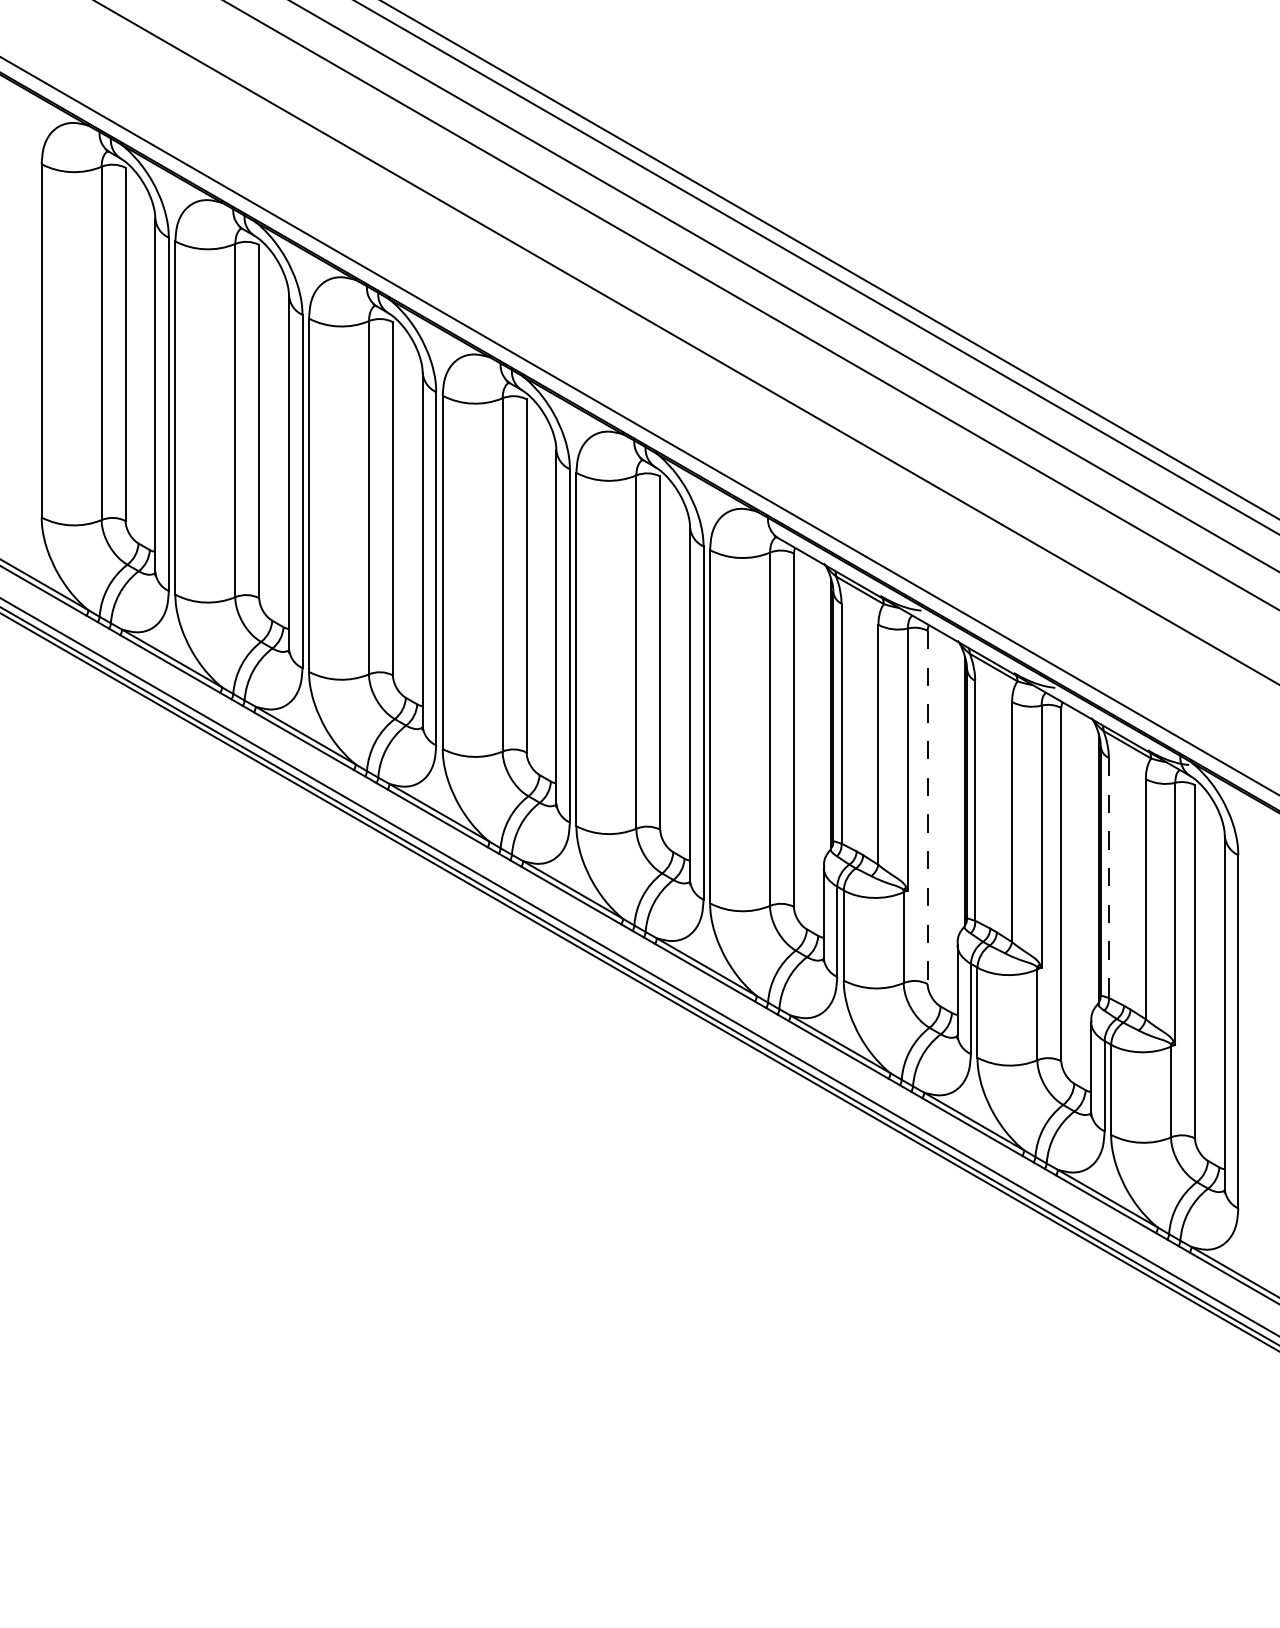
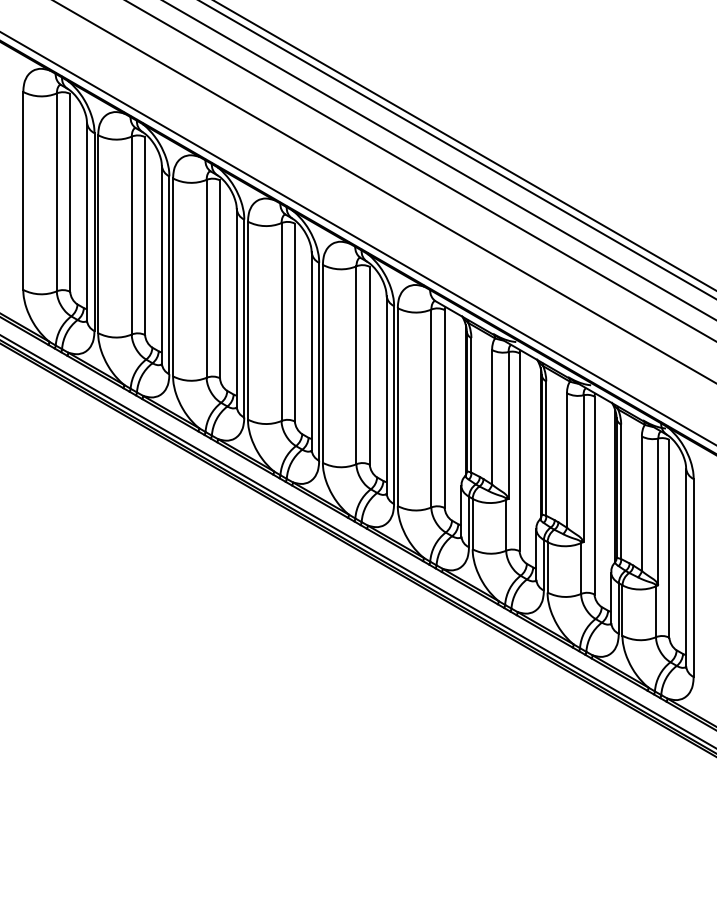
line: (927, 807) -> (519, 452), dashed -> solid
line: (1109, 879) -> (621, 492), dashed -> solid

